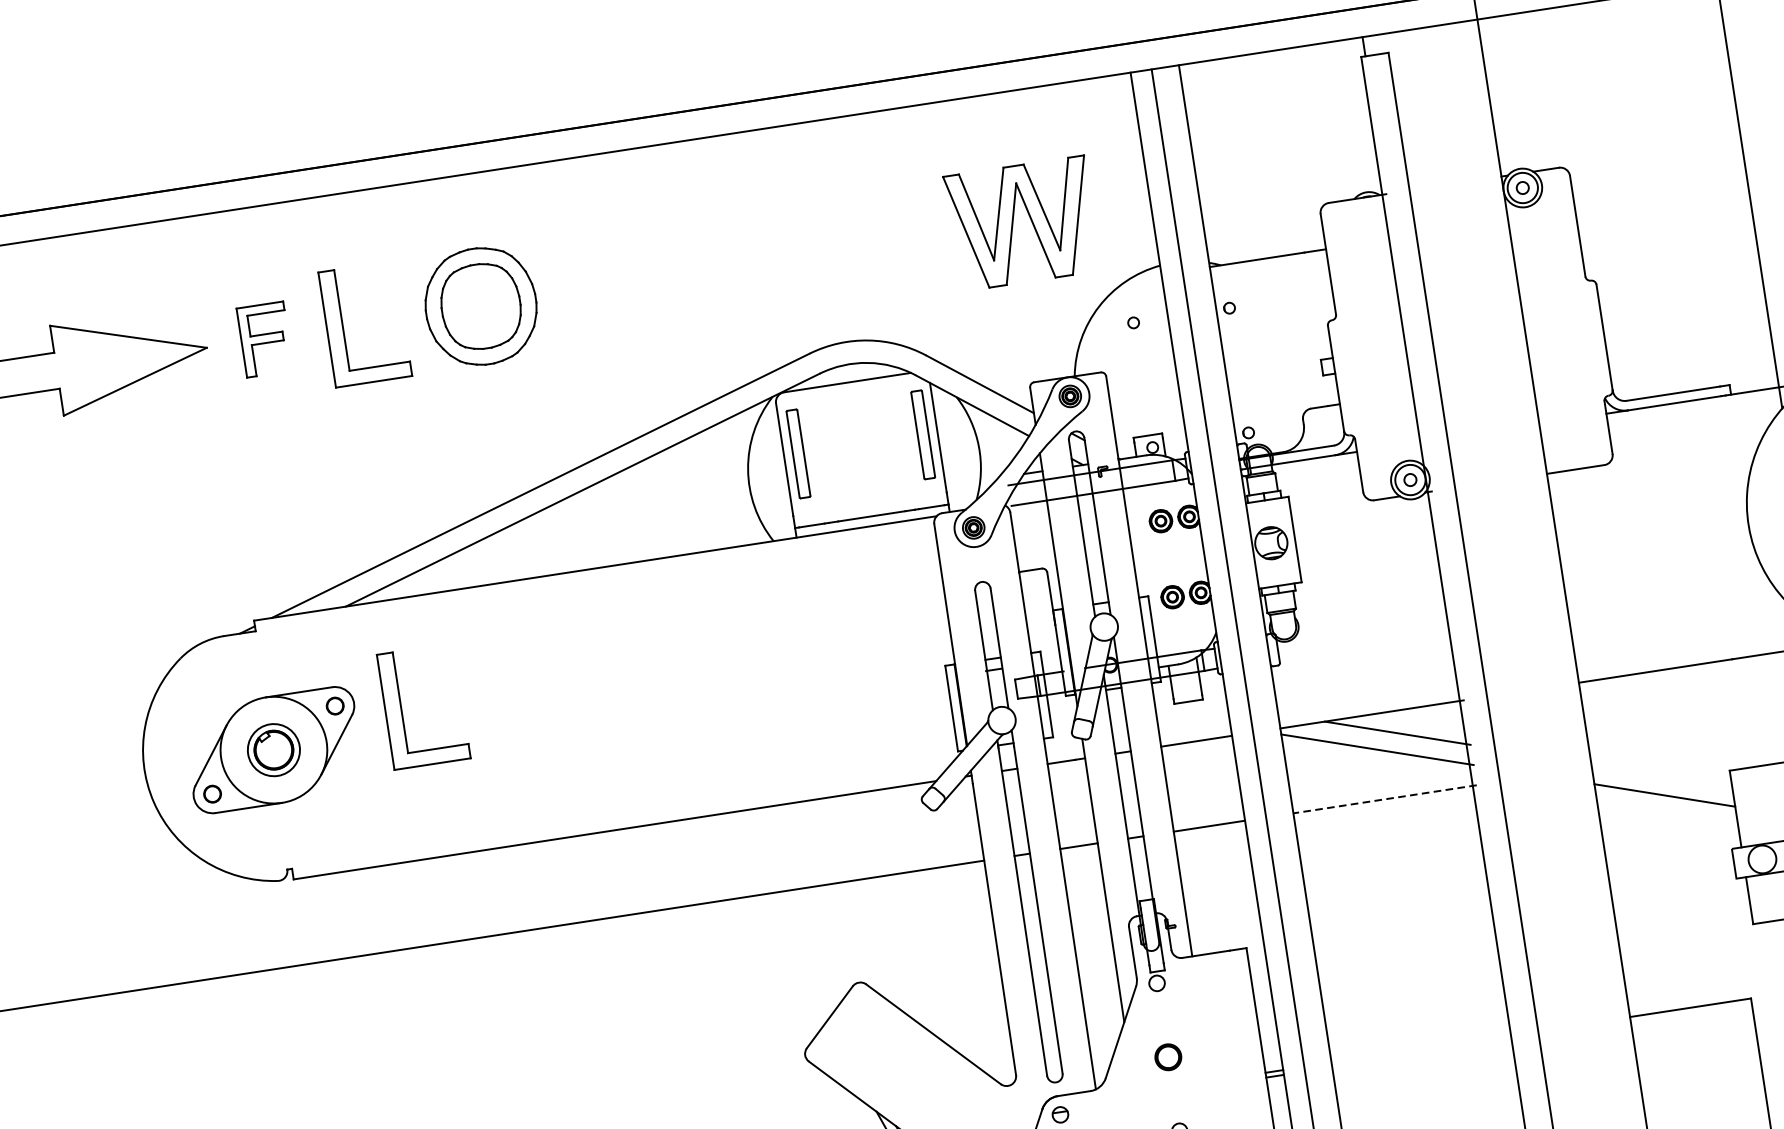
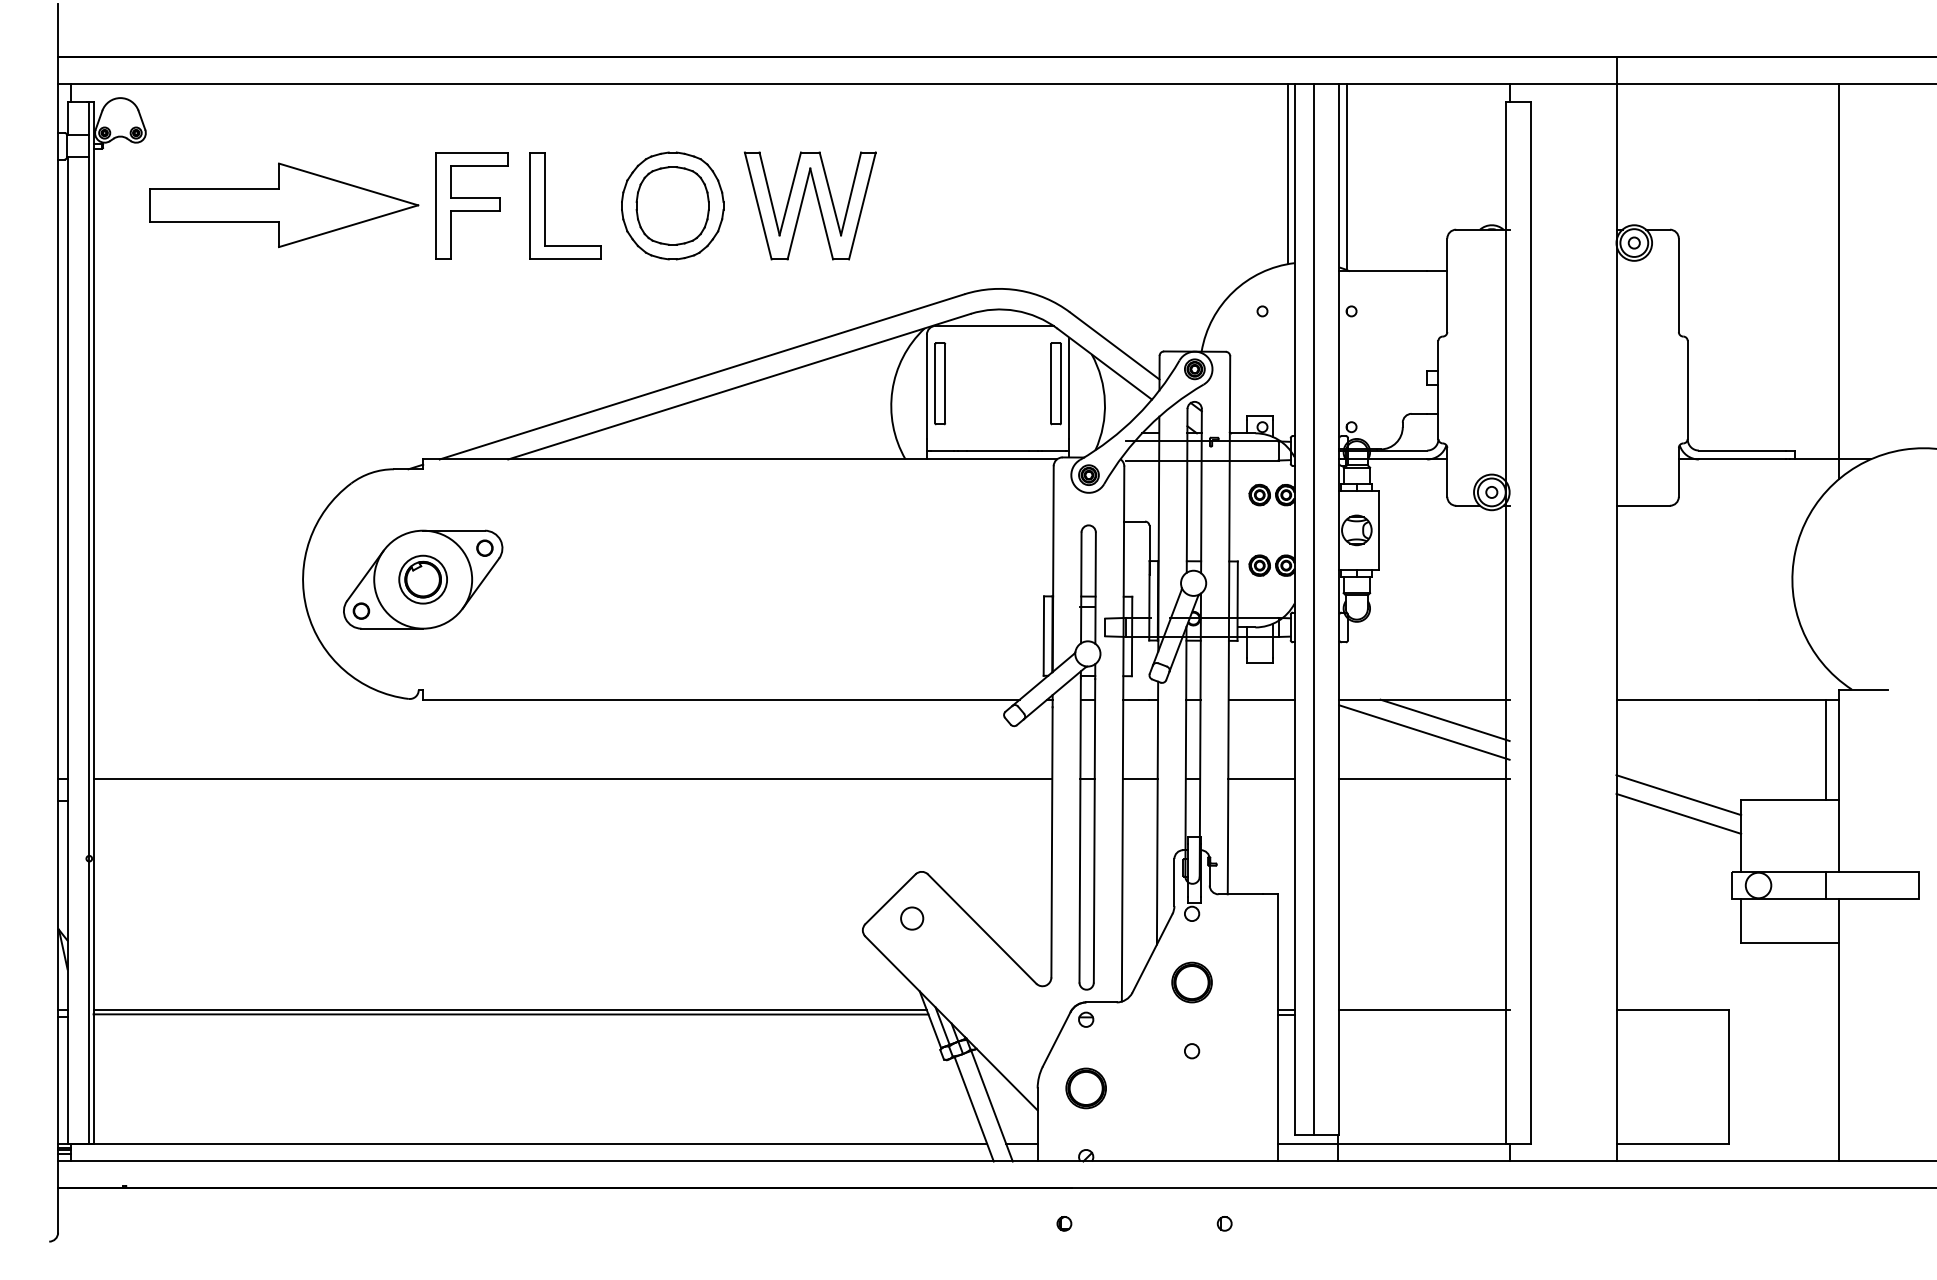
line: (1201, 163) -> (1346, 176), added
line: (1137, 170) -> (1287, 173), added
part: (1029, 218) -> (817, 202), moved
part: (264, 339) -> (471, 205), size x1.67
part: (402, 709) -> (545, 560), removed
line: (1661, 775) -> (1678, 795), added
line: (1385, 799) -> (1424, 778), dashed -> solid
circle: (856, 1034) -> (912, 918), added
line: (1423, 1049) -> (1424, 1010), added
part: (1167, 1057) -> (1191, 982), size x1.67

